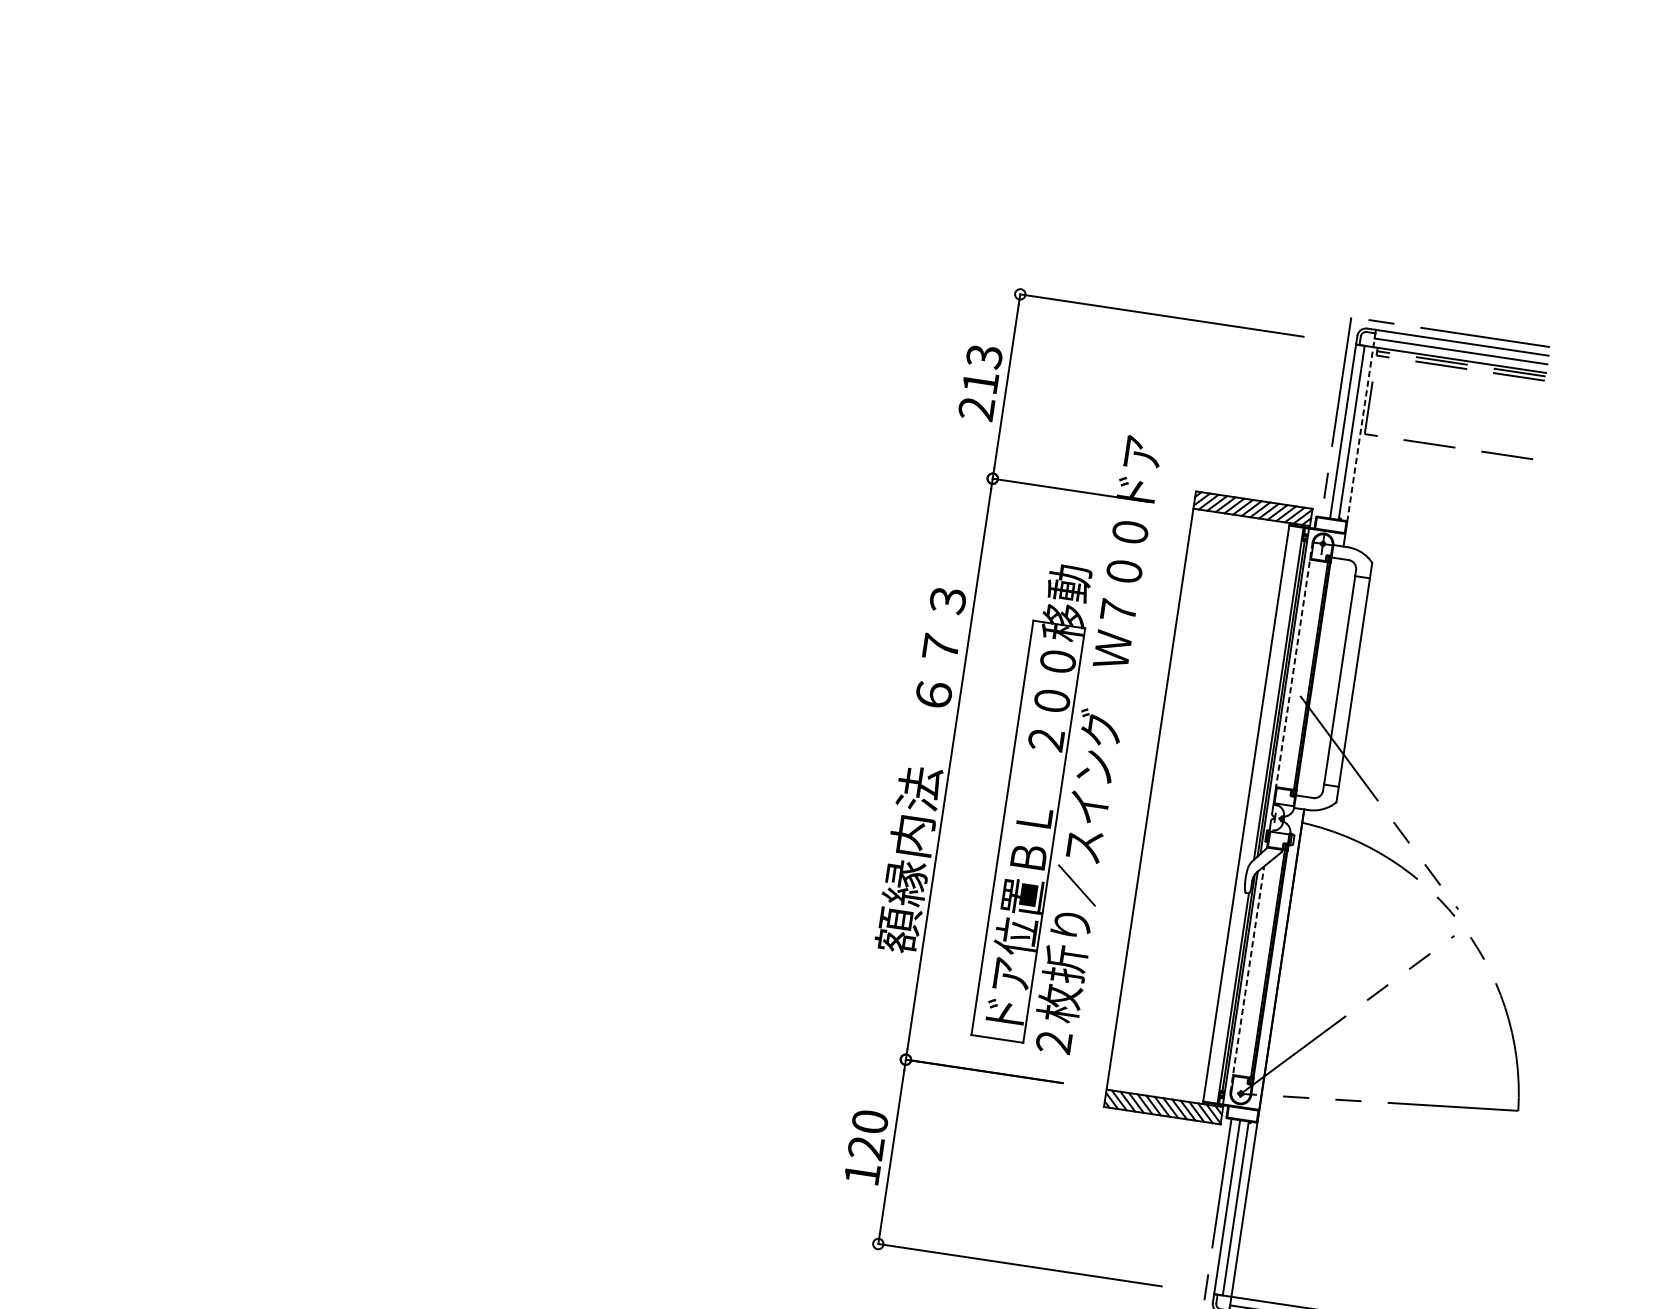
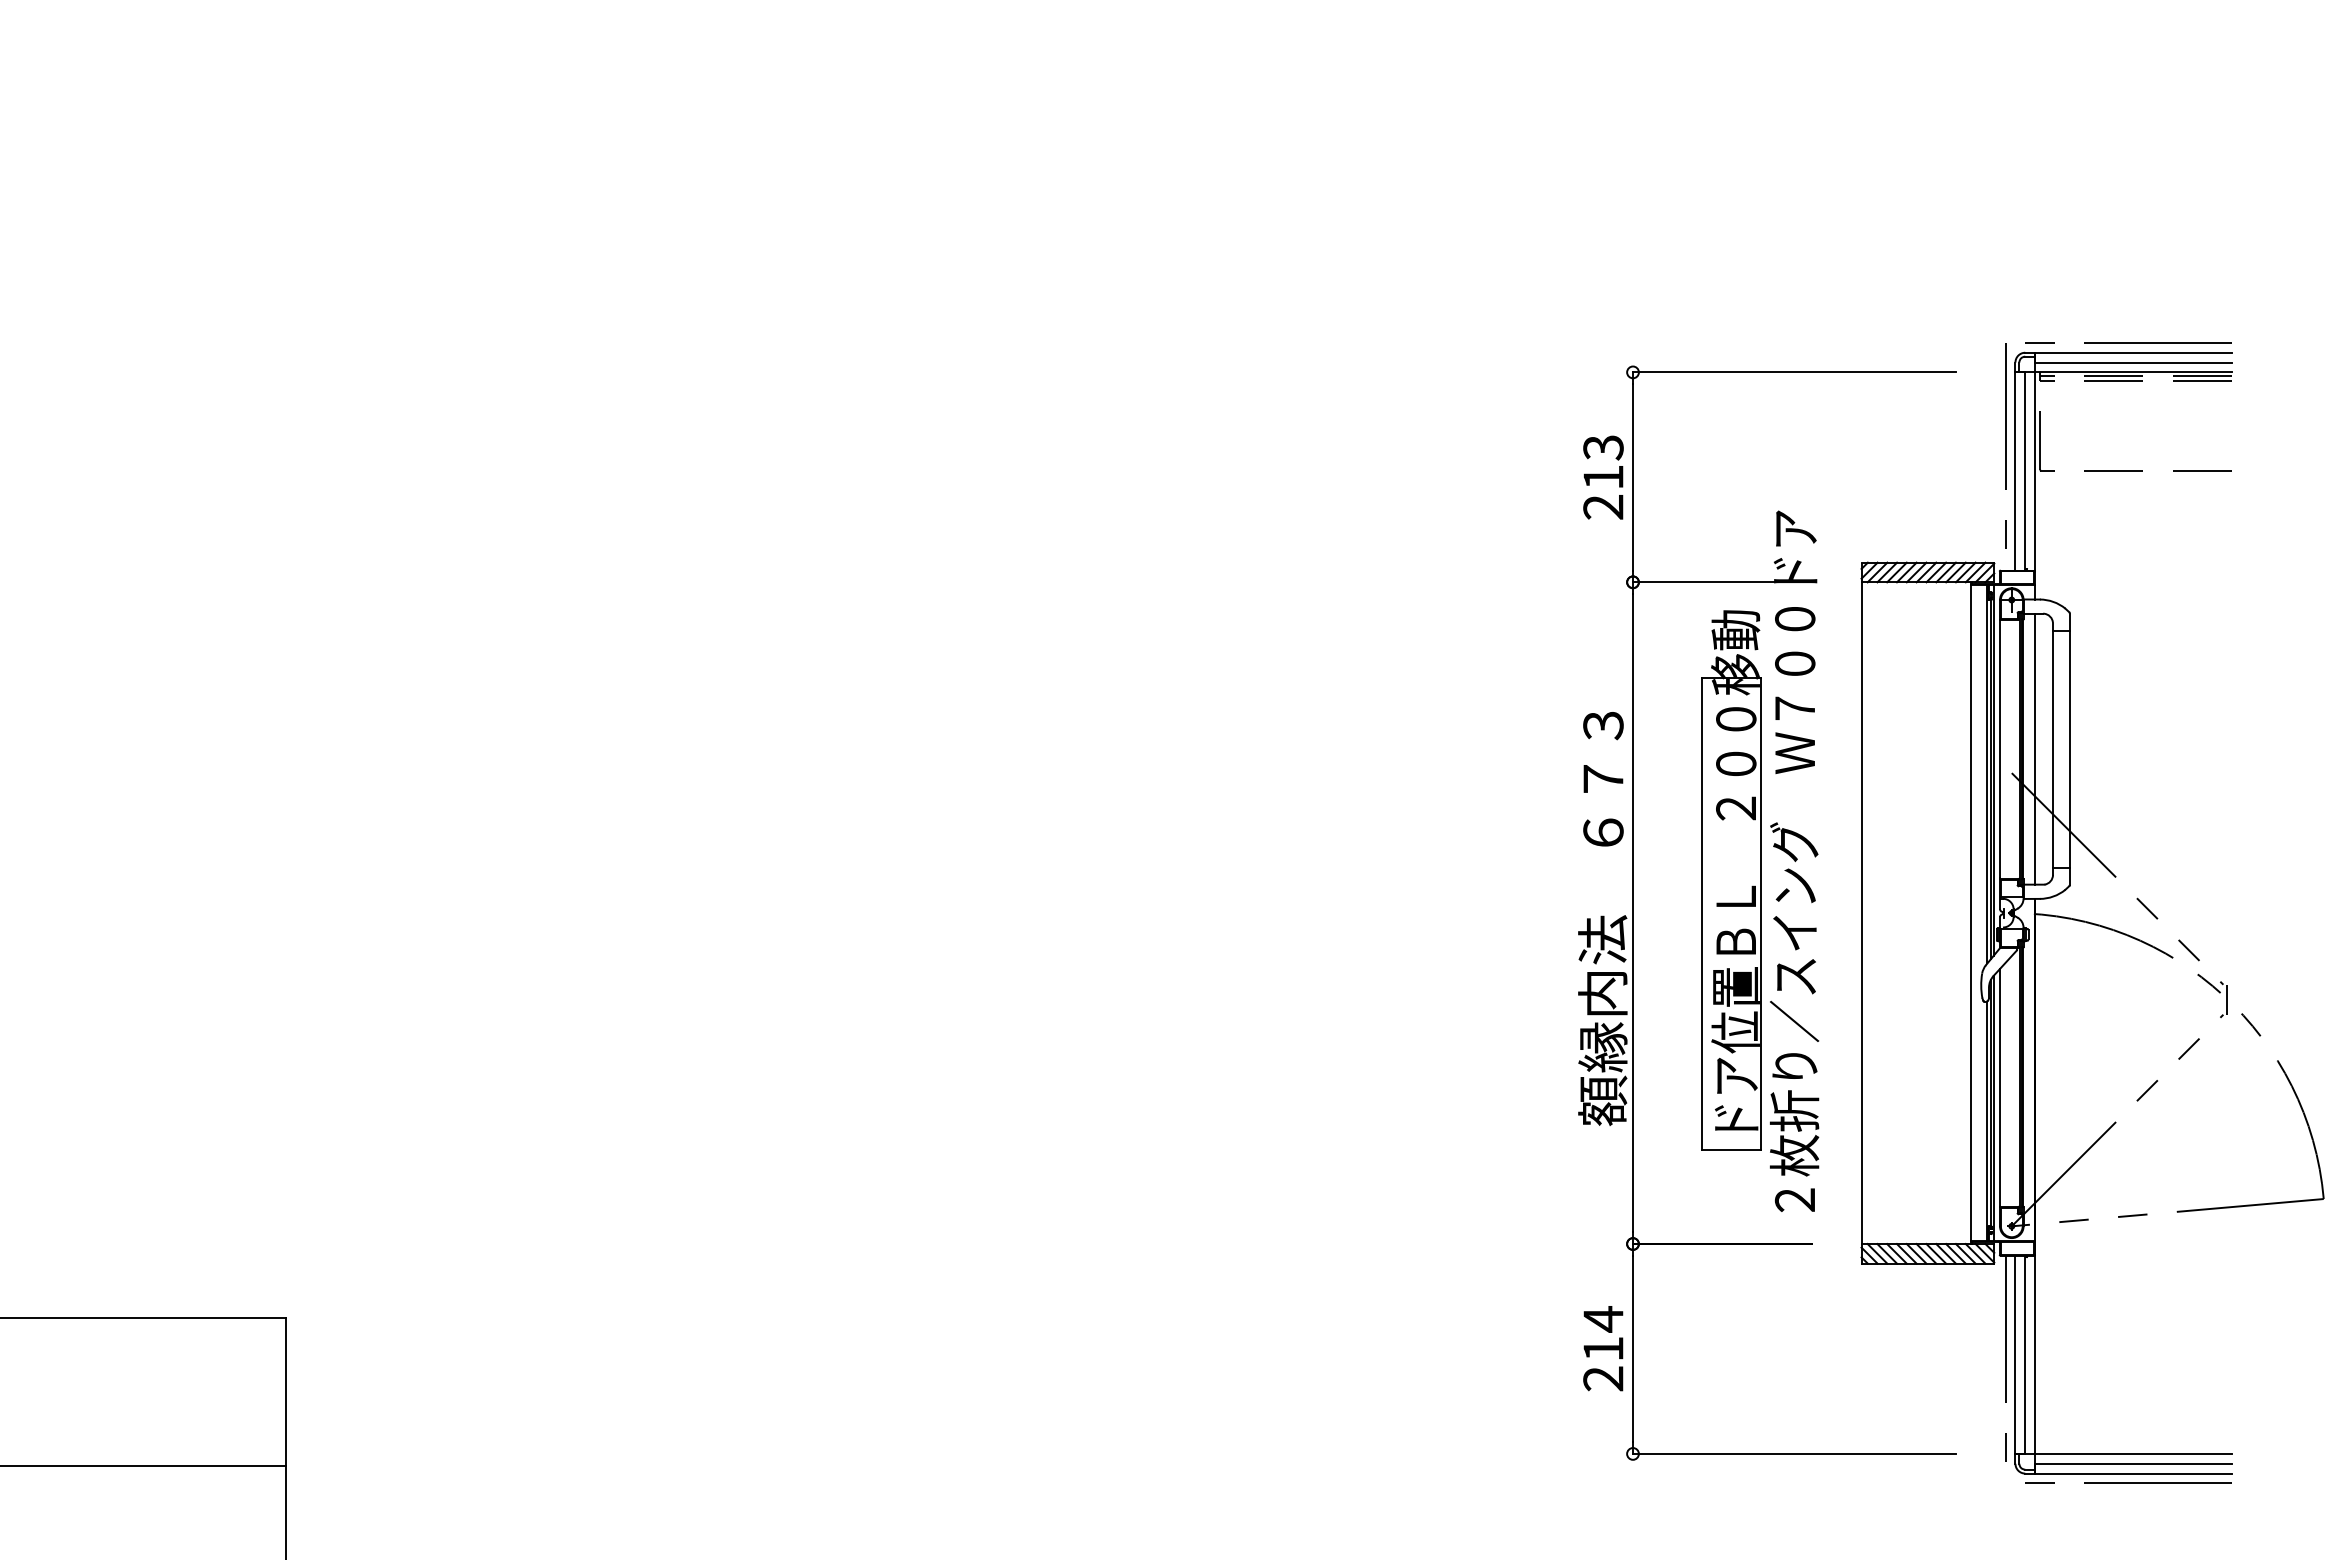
line: (1362, 425) -> (2035, 461), dashed -> solid
line: (1294, 664) -> (2000, 739), dashed -> solid
line: (1324, 677) -> (2035, 748), added
part: (1032, 802) -> (1731, 880), moved
line: (1459, 923) -> (2227, 999), added
line: (1247, 979) -> (2000, 1097), dashed -> solid
text: (866, 1147) -> (1603, 1348), 120 -> 214

